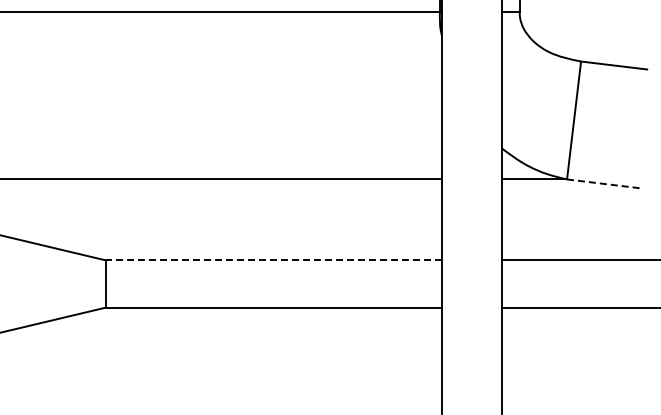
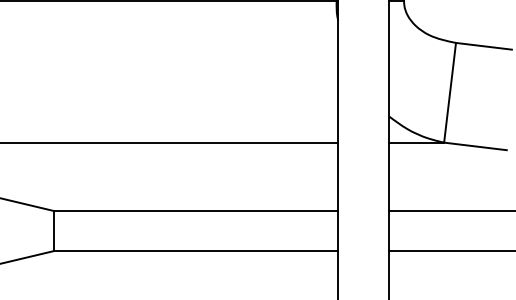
line: (604, 183) -> (475, 146), dashed -> solid
line: (273, 260) -> (195, 211), dashed -> solid

